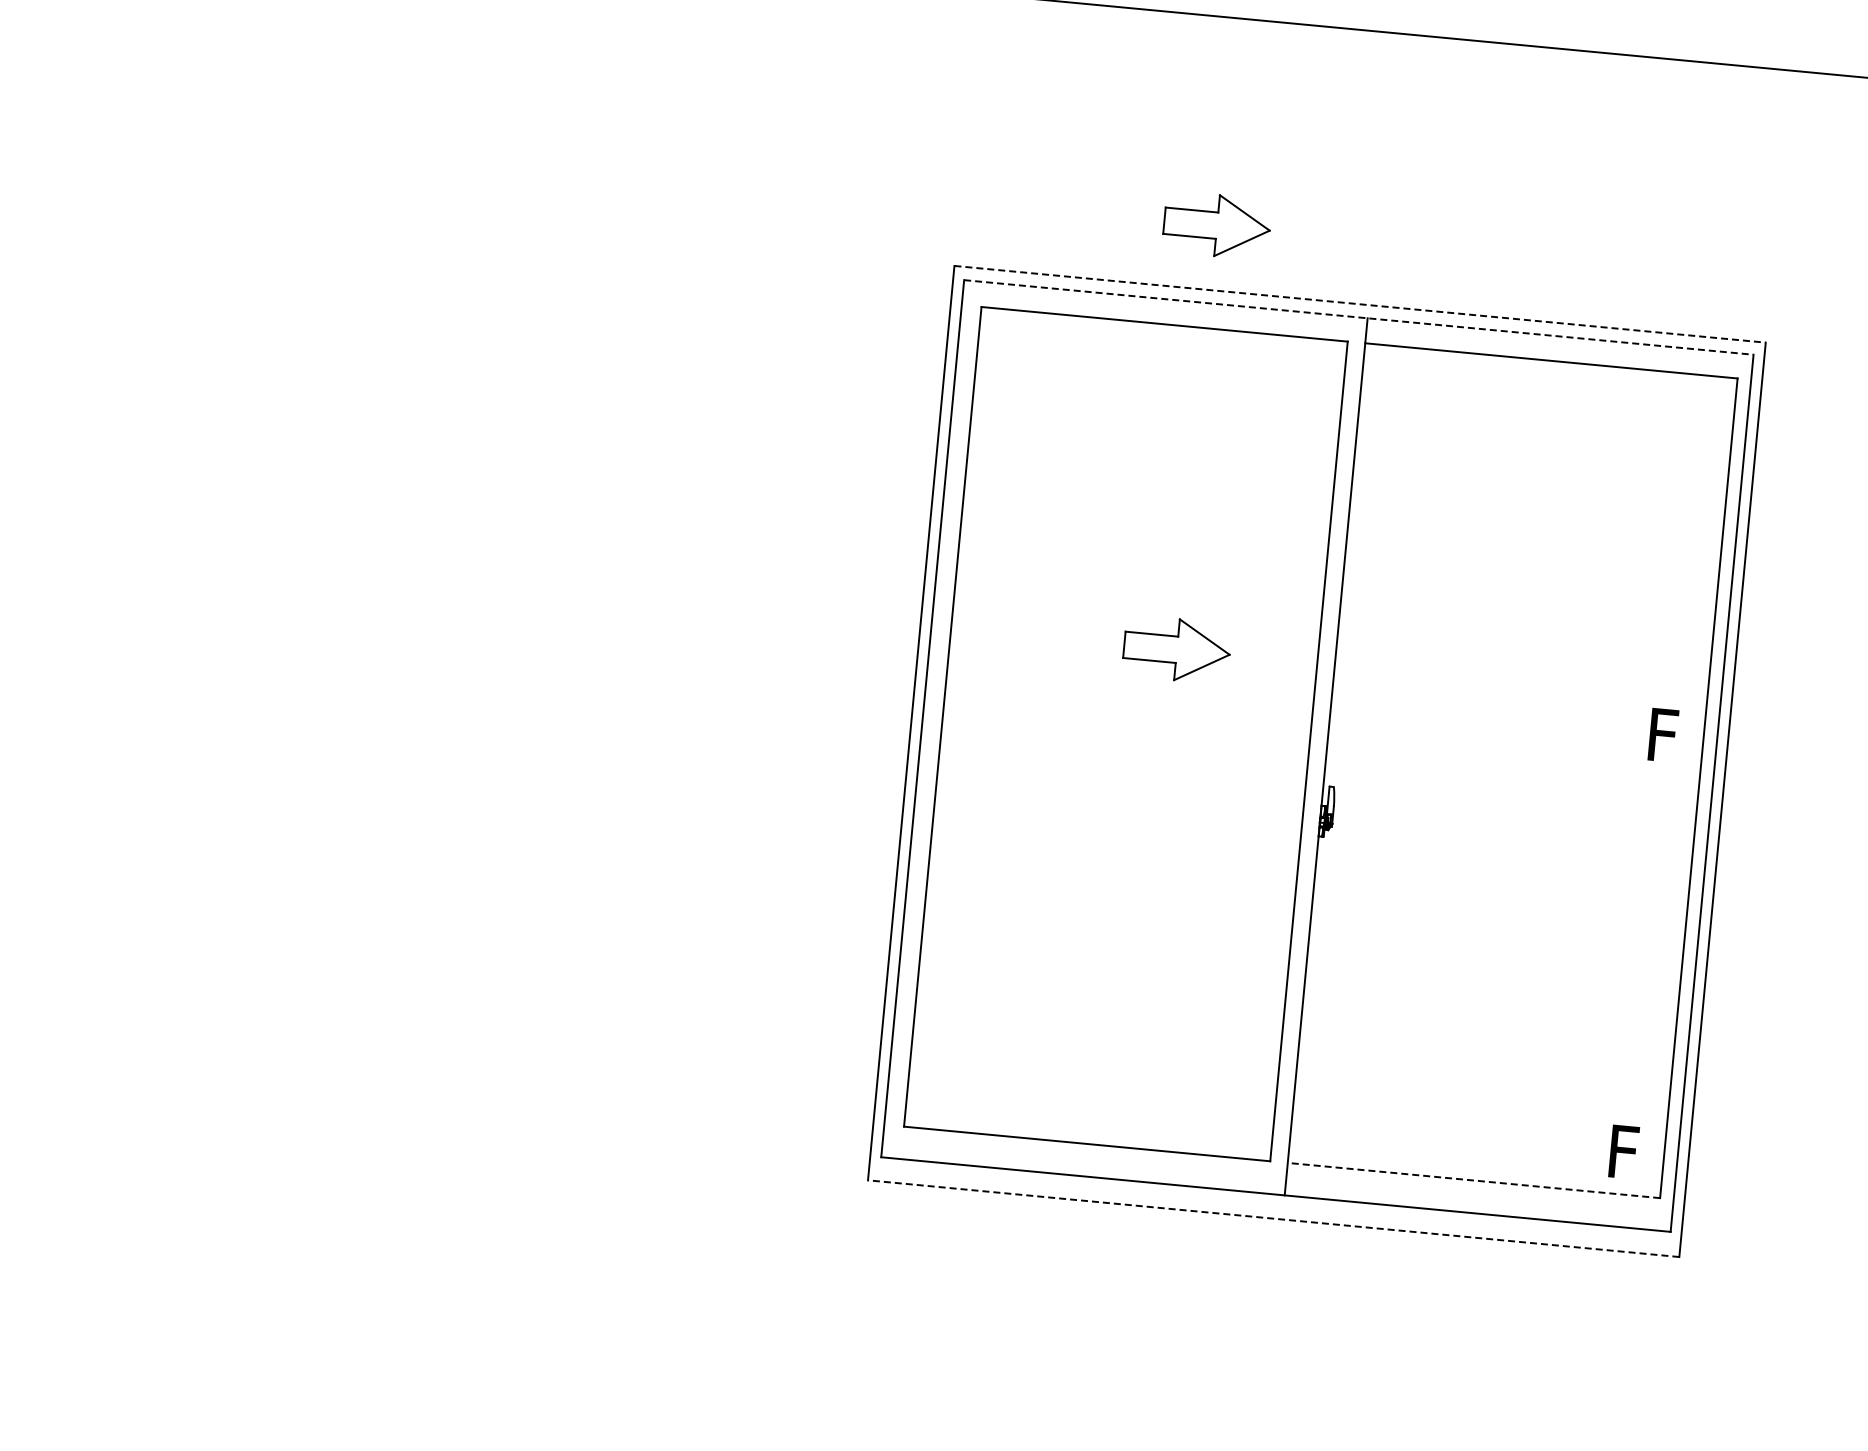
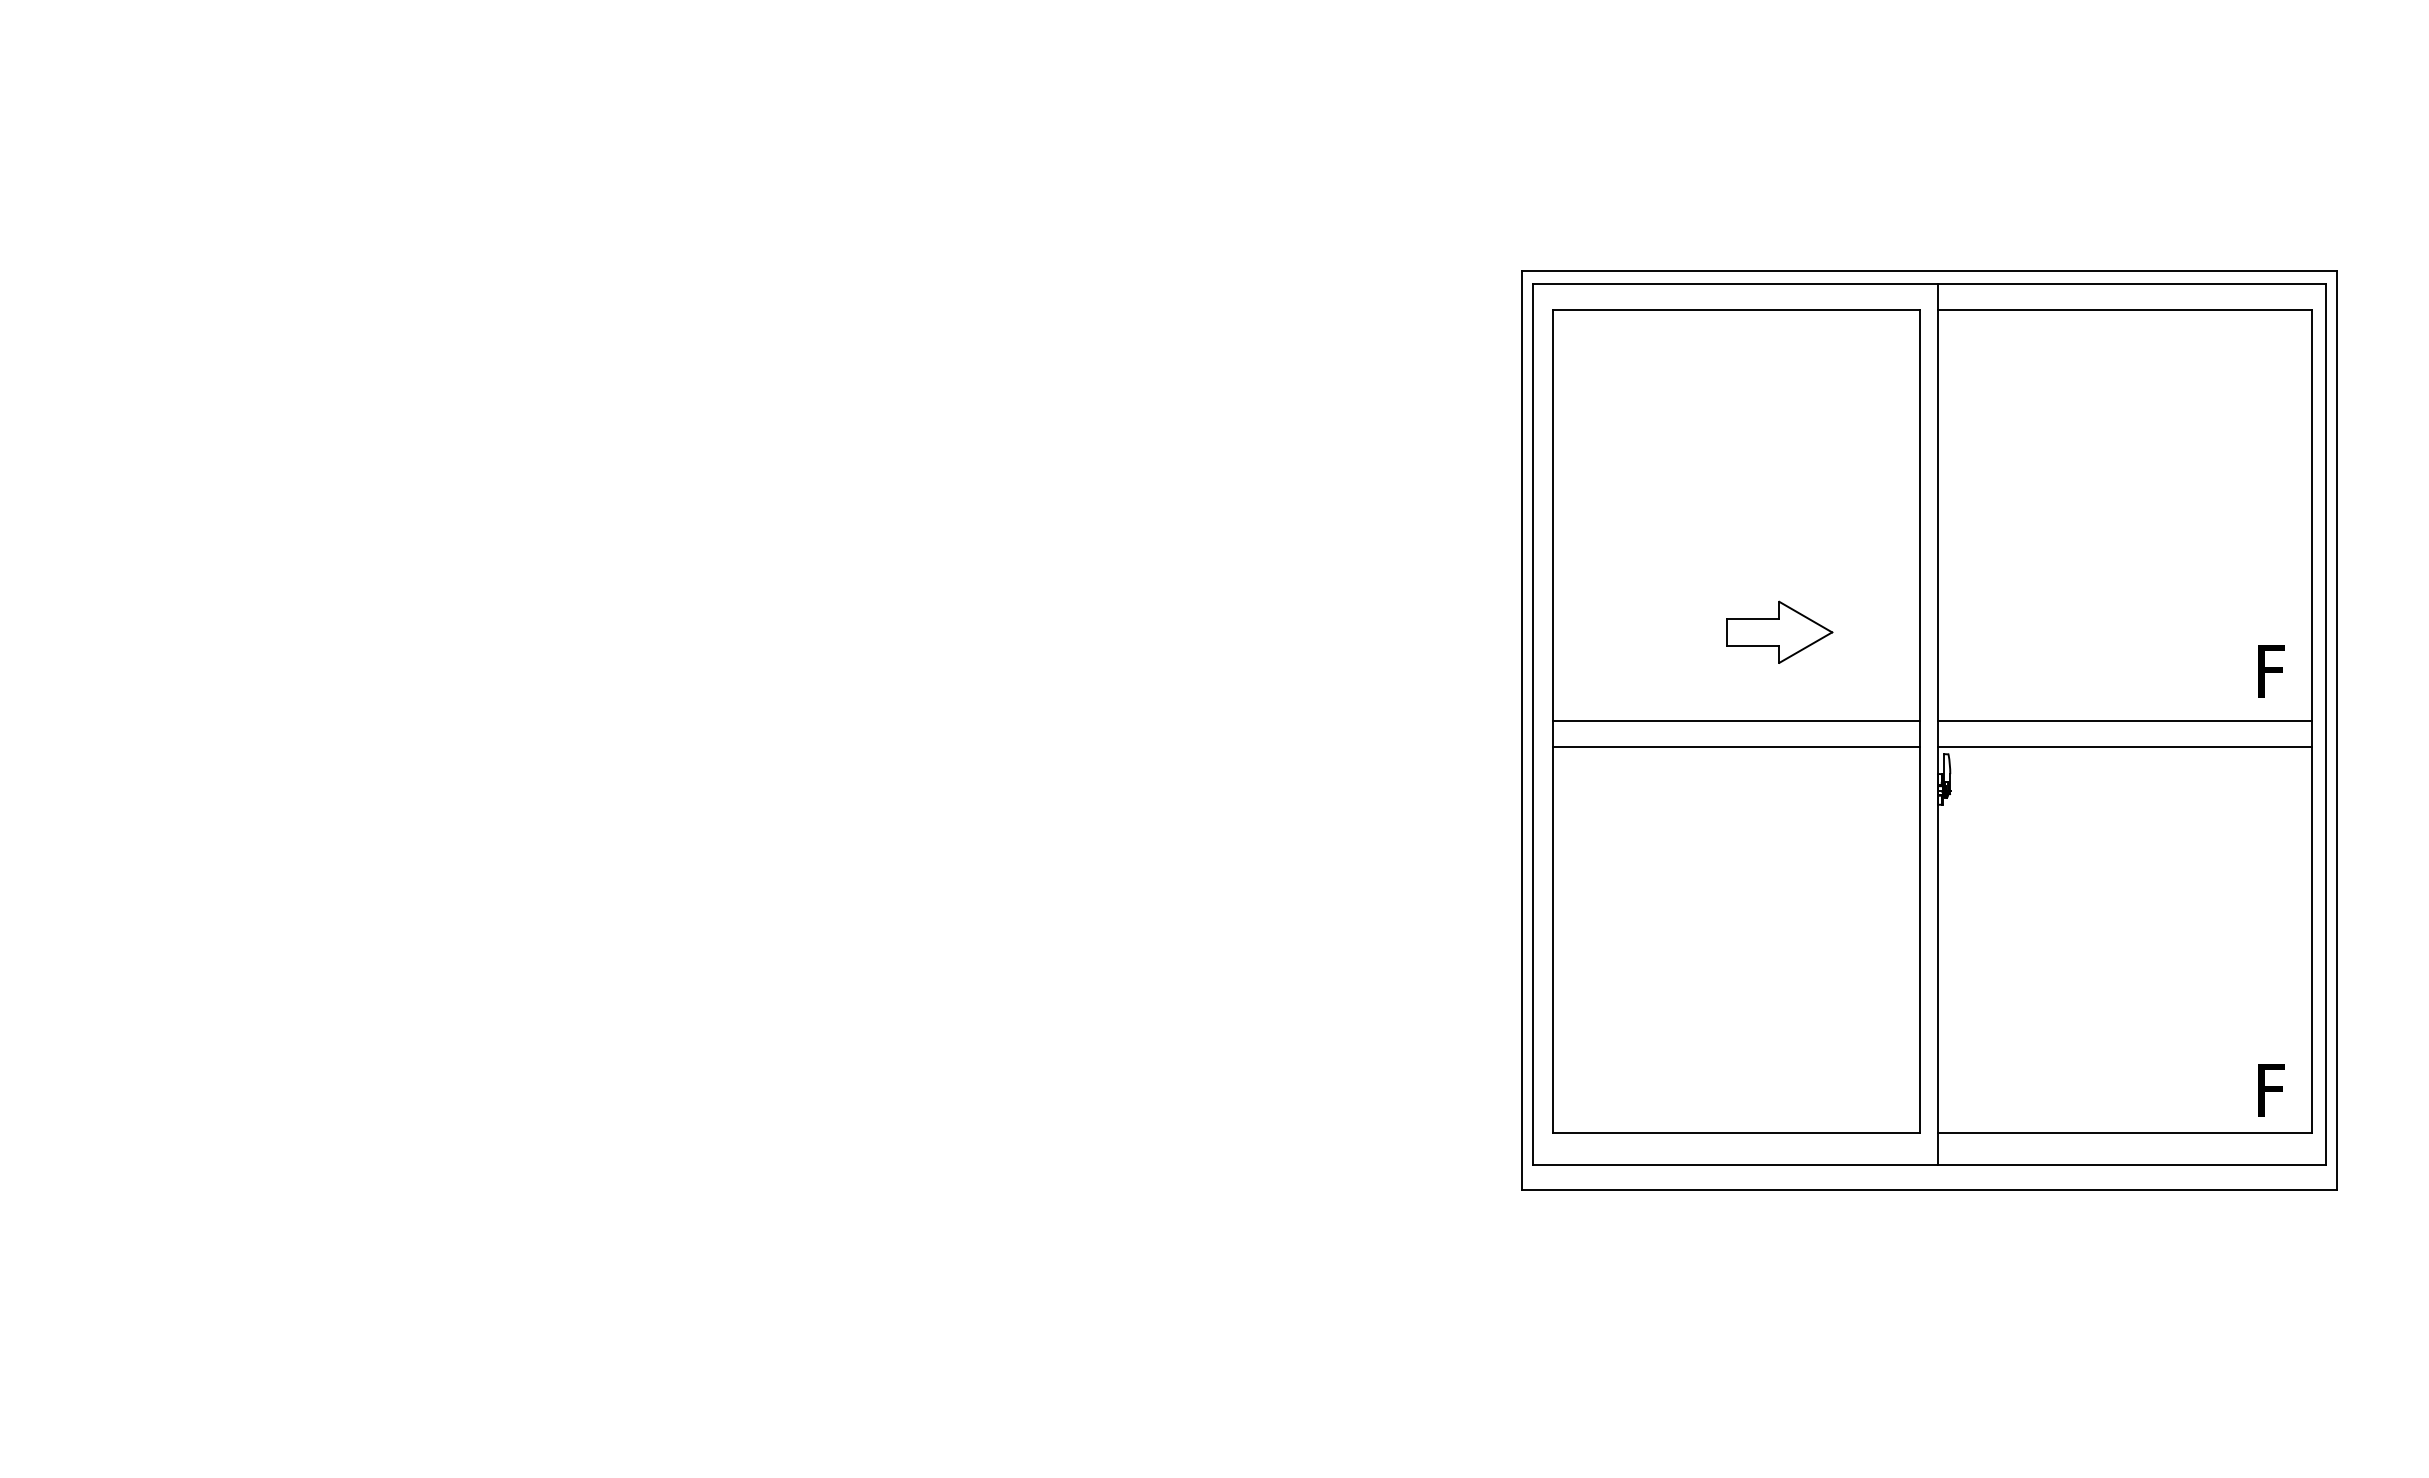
part: (1217, 224) -> (1779, 205), removed
line: (1360, 304) -> (1929, 271), dashed -> solid
line: (1359, 317) -> (1929, 284), dashed -> solid
line: (1126, 733) -> (1736, 720), added
line: (1123, 759) -> (1736, 746), added
line: (1512, 769) -> (2124, 720), added
line: (1509, 795) -> (2124, 746), added
line: (1473, 1180) -> (2124, 1132), dashed -> solid
line: (1273, 1218) -> (1928, 1189), dashed -> solid

